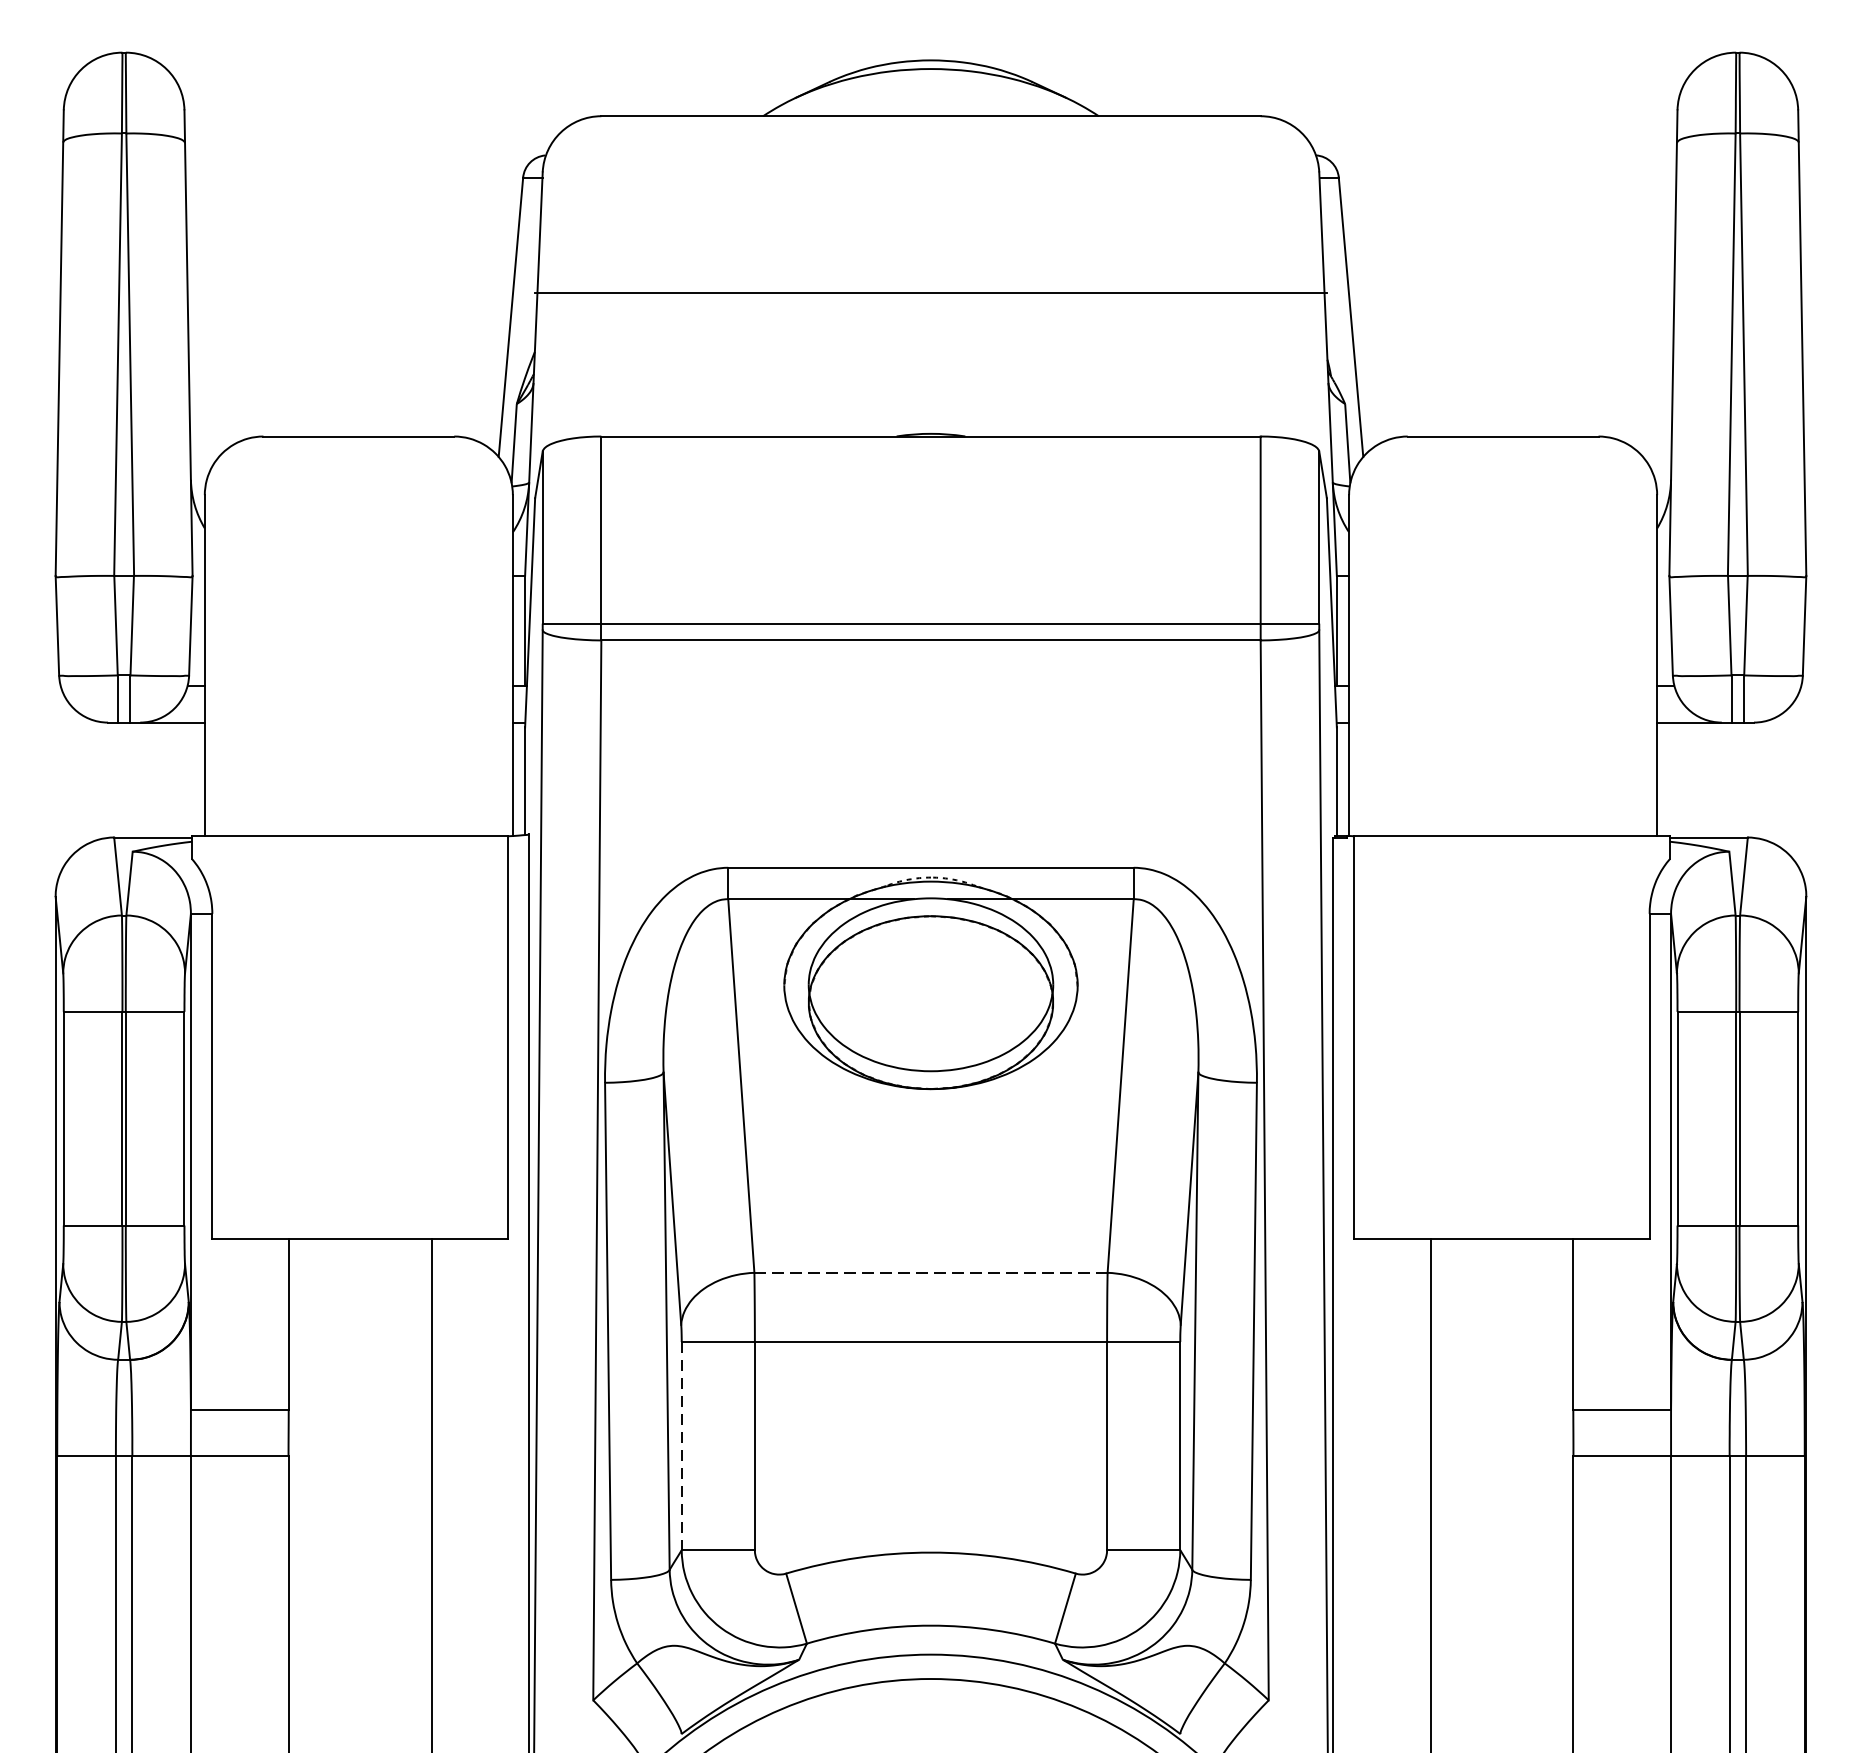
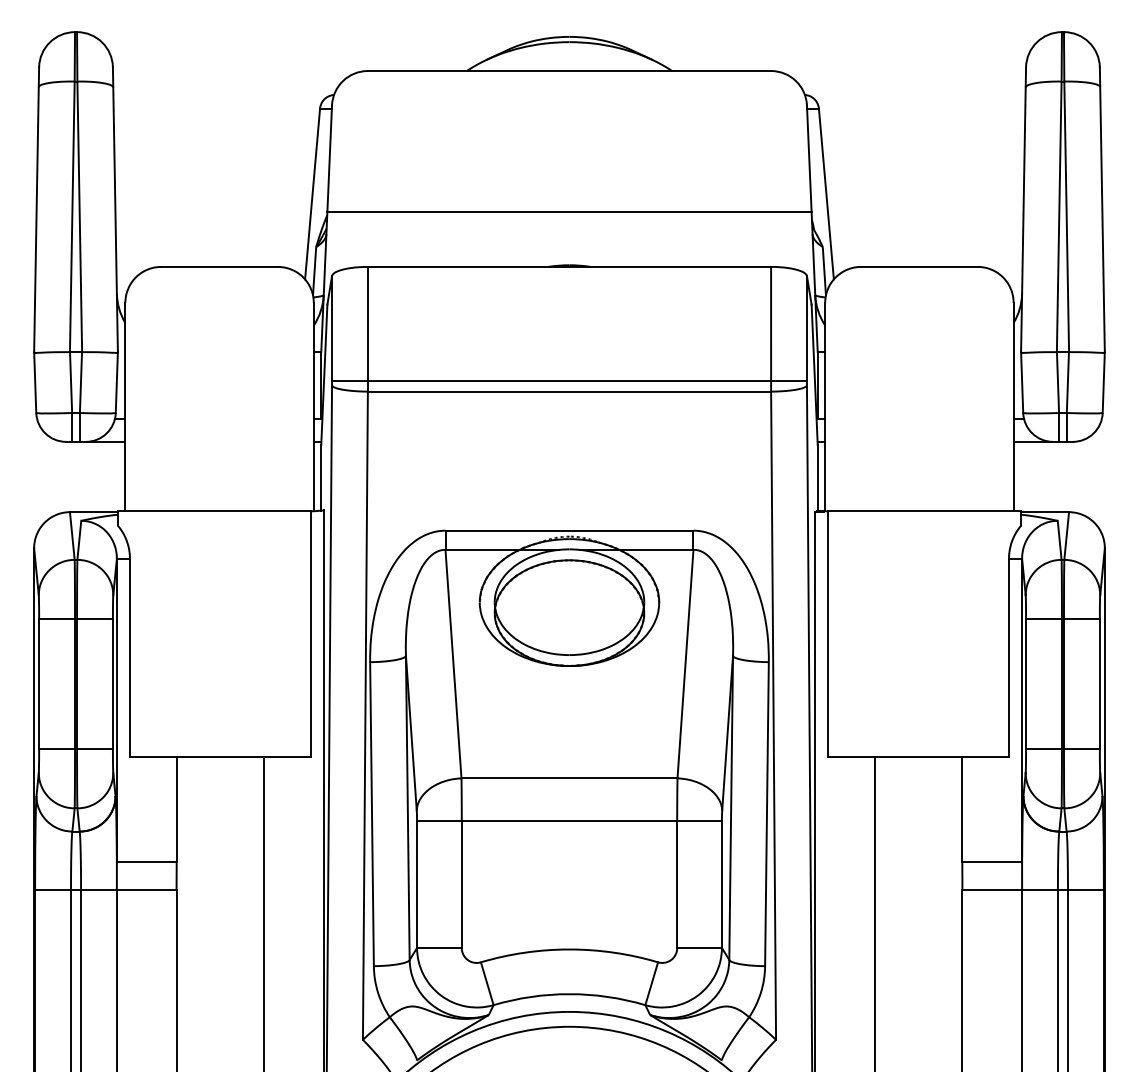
line: (931, 291) -> (569, 211), moved
line: (931, 1273) -> (569, 778), dashed -> solid
line: (682, 1446) -> (417, 884), dashed -> solid

